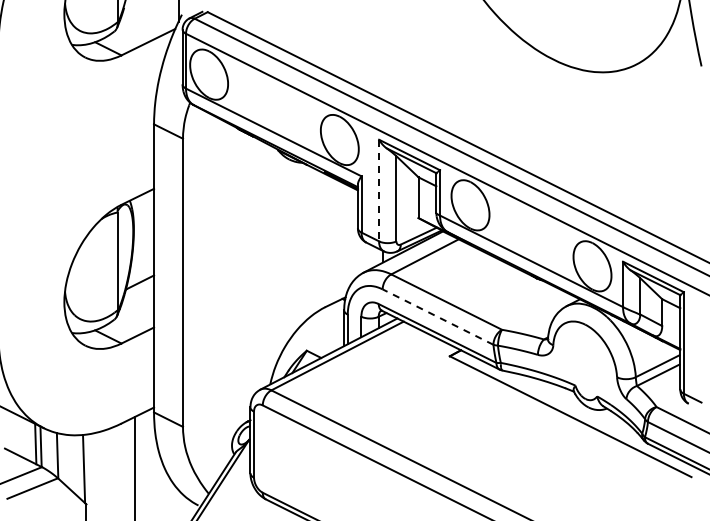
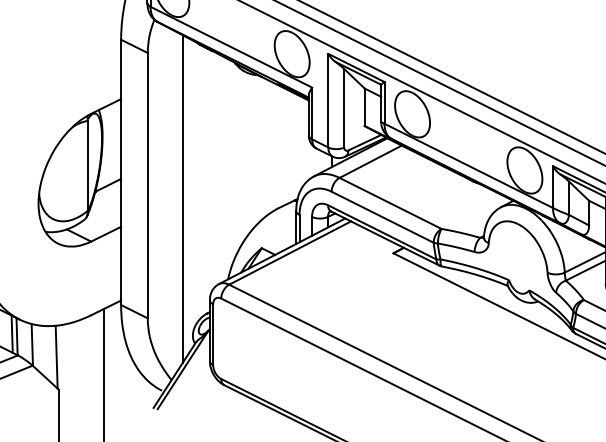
line: (379, 190) -> (328, 100), dashed -> solid
line: (220, 297) -> (182, 199), added
line: (438, 317) -> (383, 217), dashed -> solid

